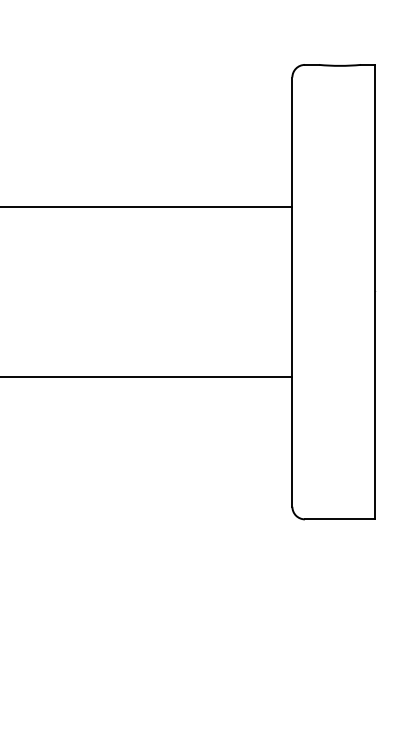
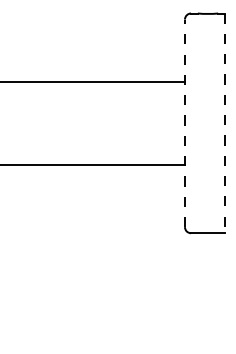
line: (291, 292) -> (184, 123), solid -> dashed
line: (374, 292) -> (224, 123), solid -> dashed

